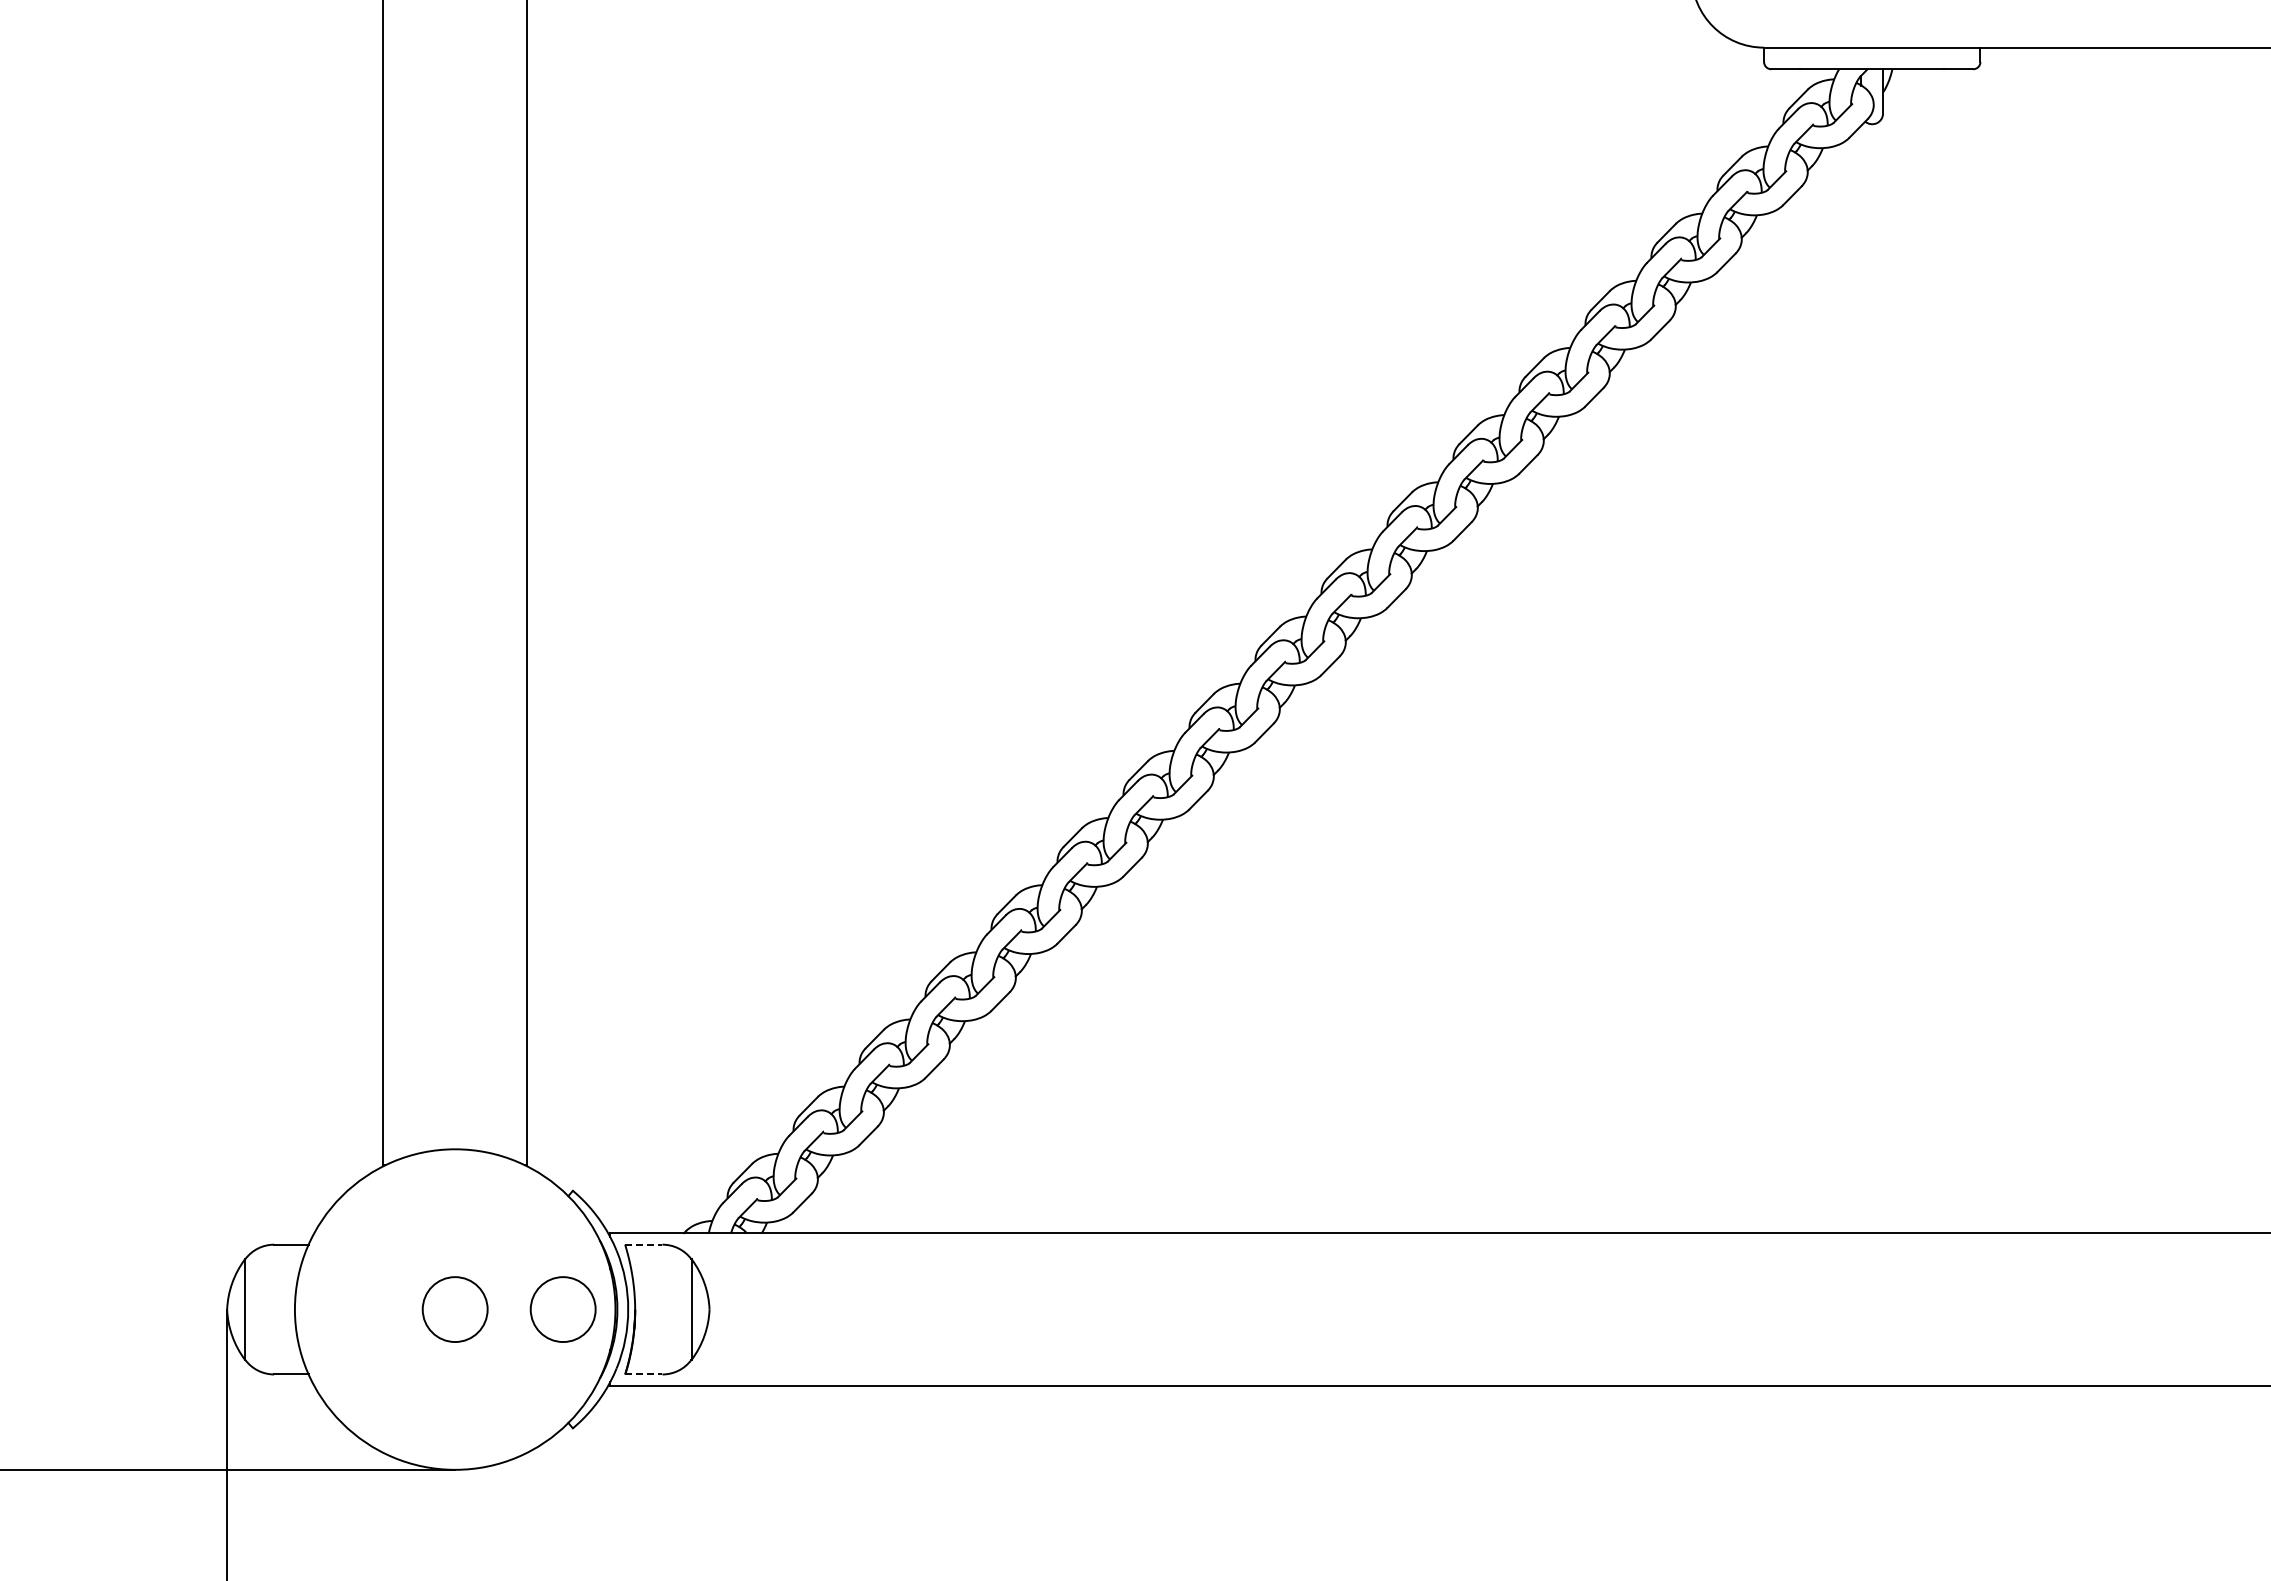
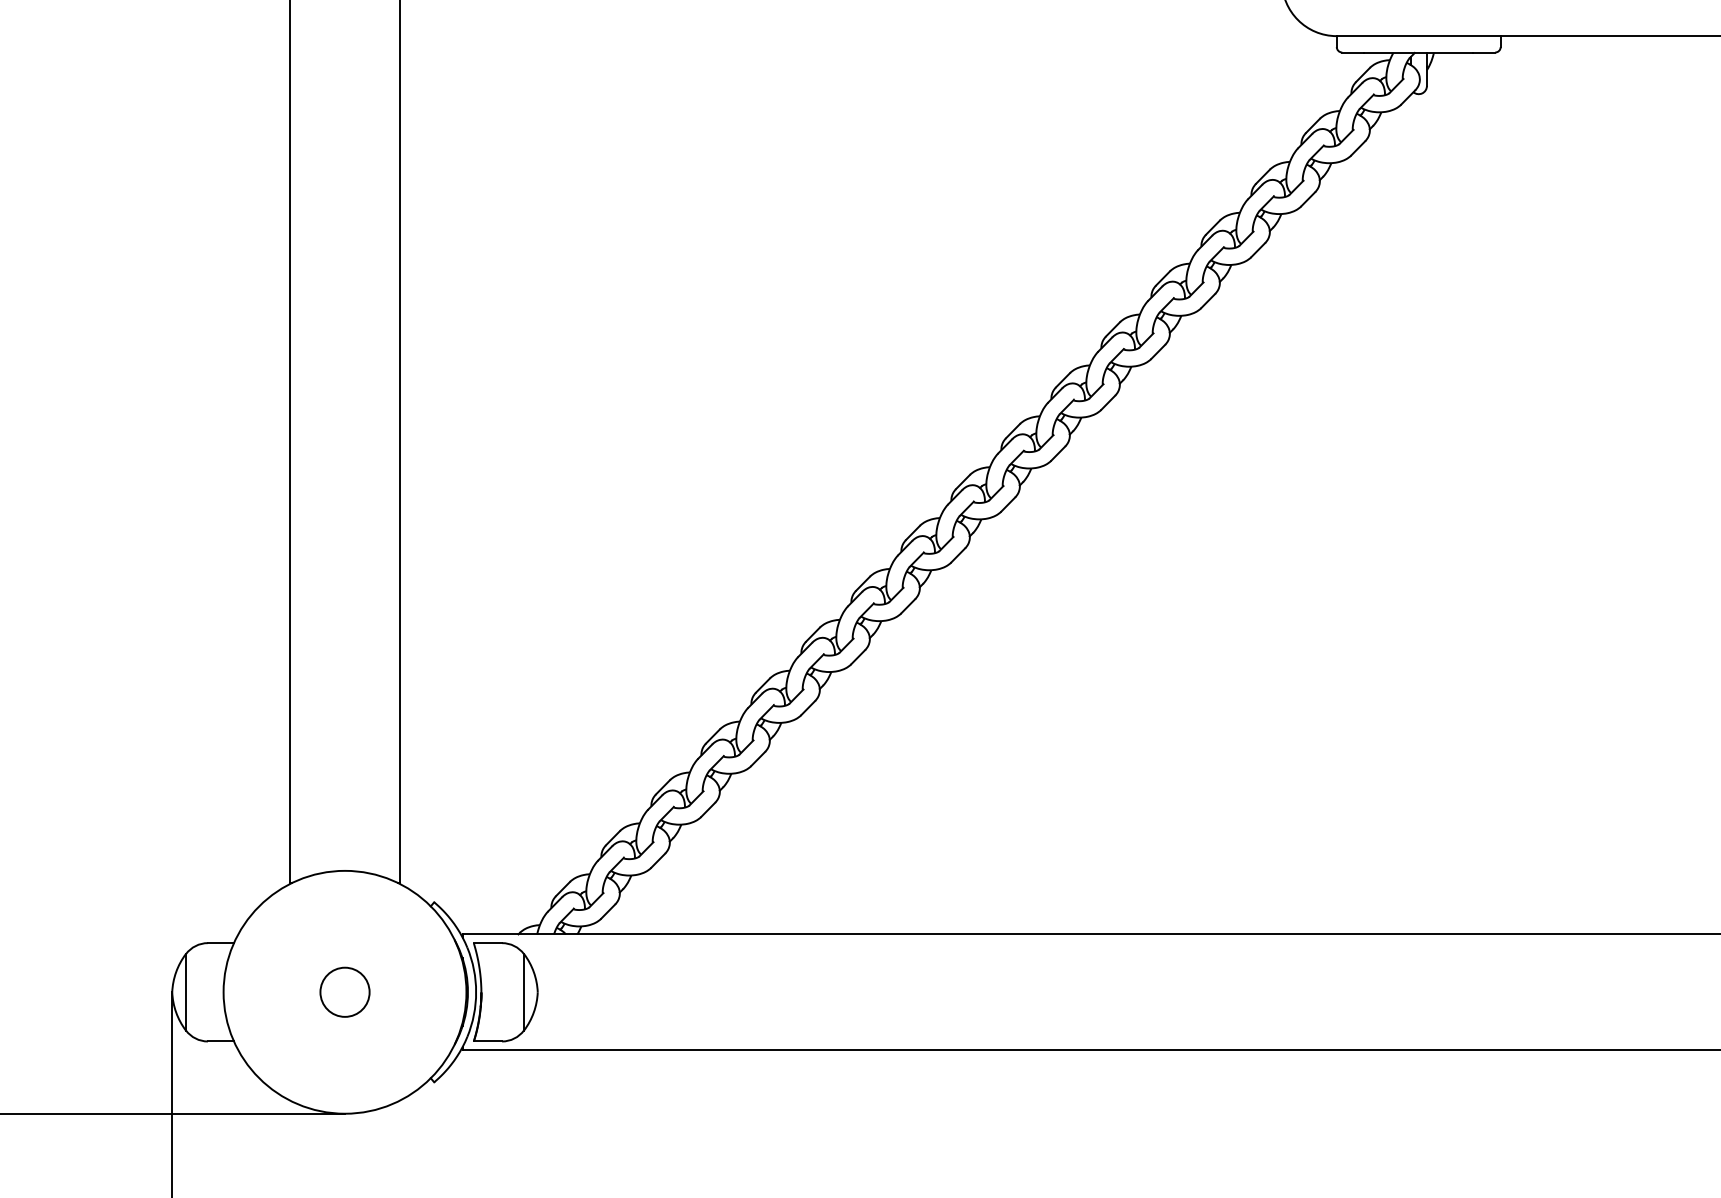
line: (643, 1244) -> (487, 942), dashed -> solid
circle: (562, 1309) -> (426, 992), removed
line: (643, 1374) -> (487, 1041), dashed -> solid

